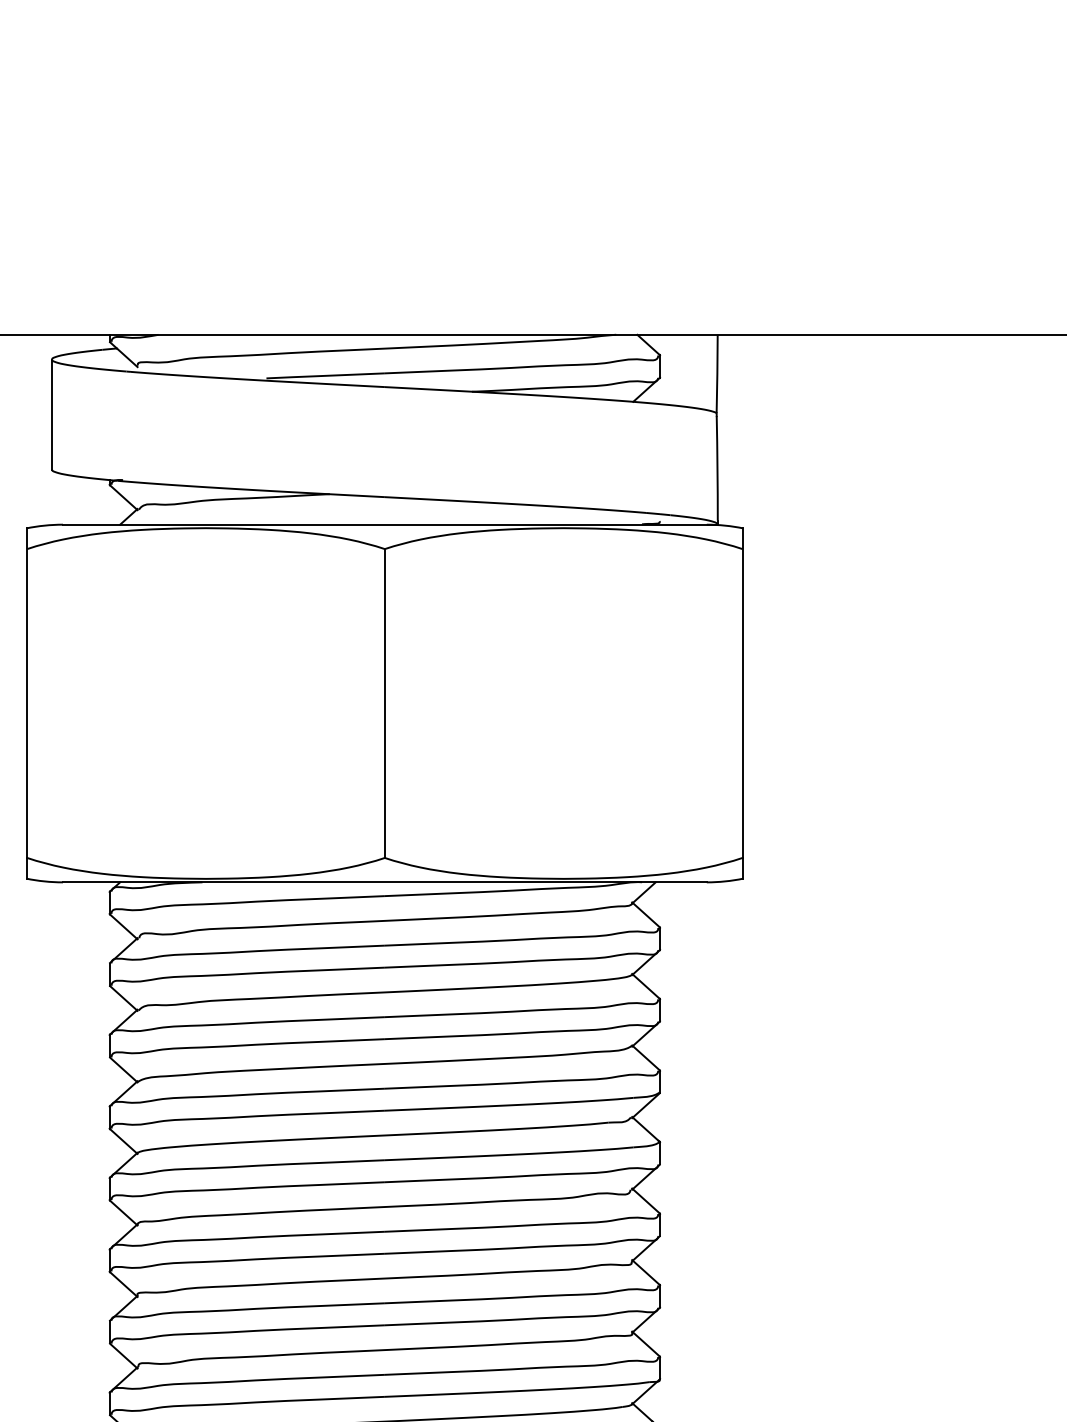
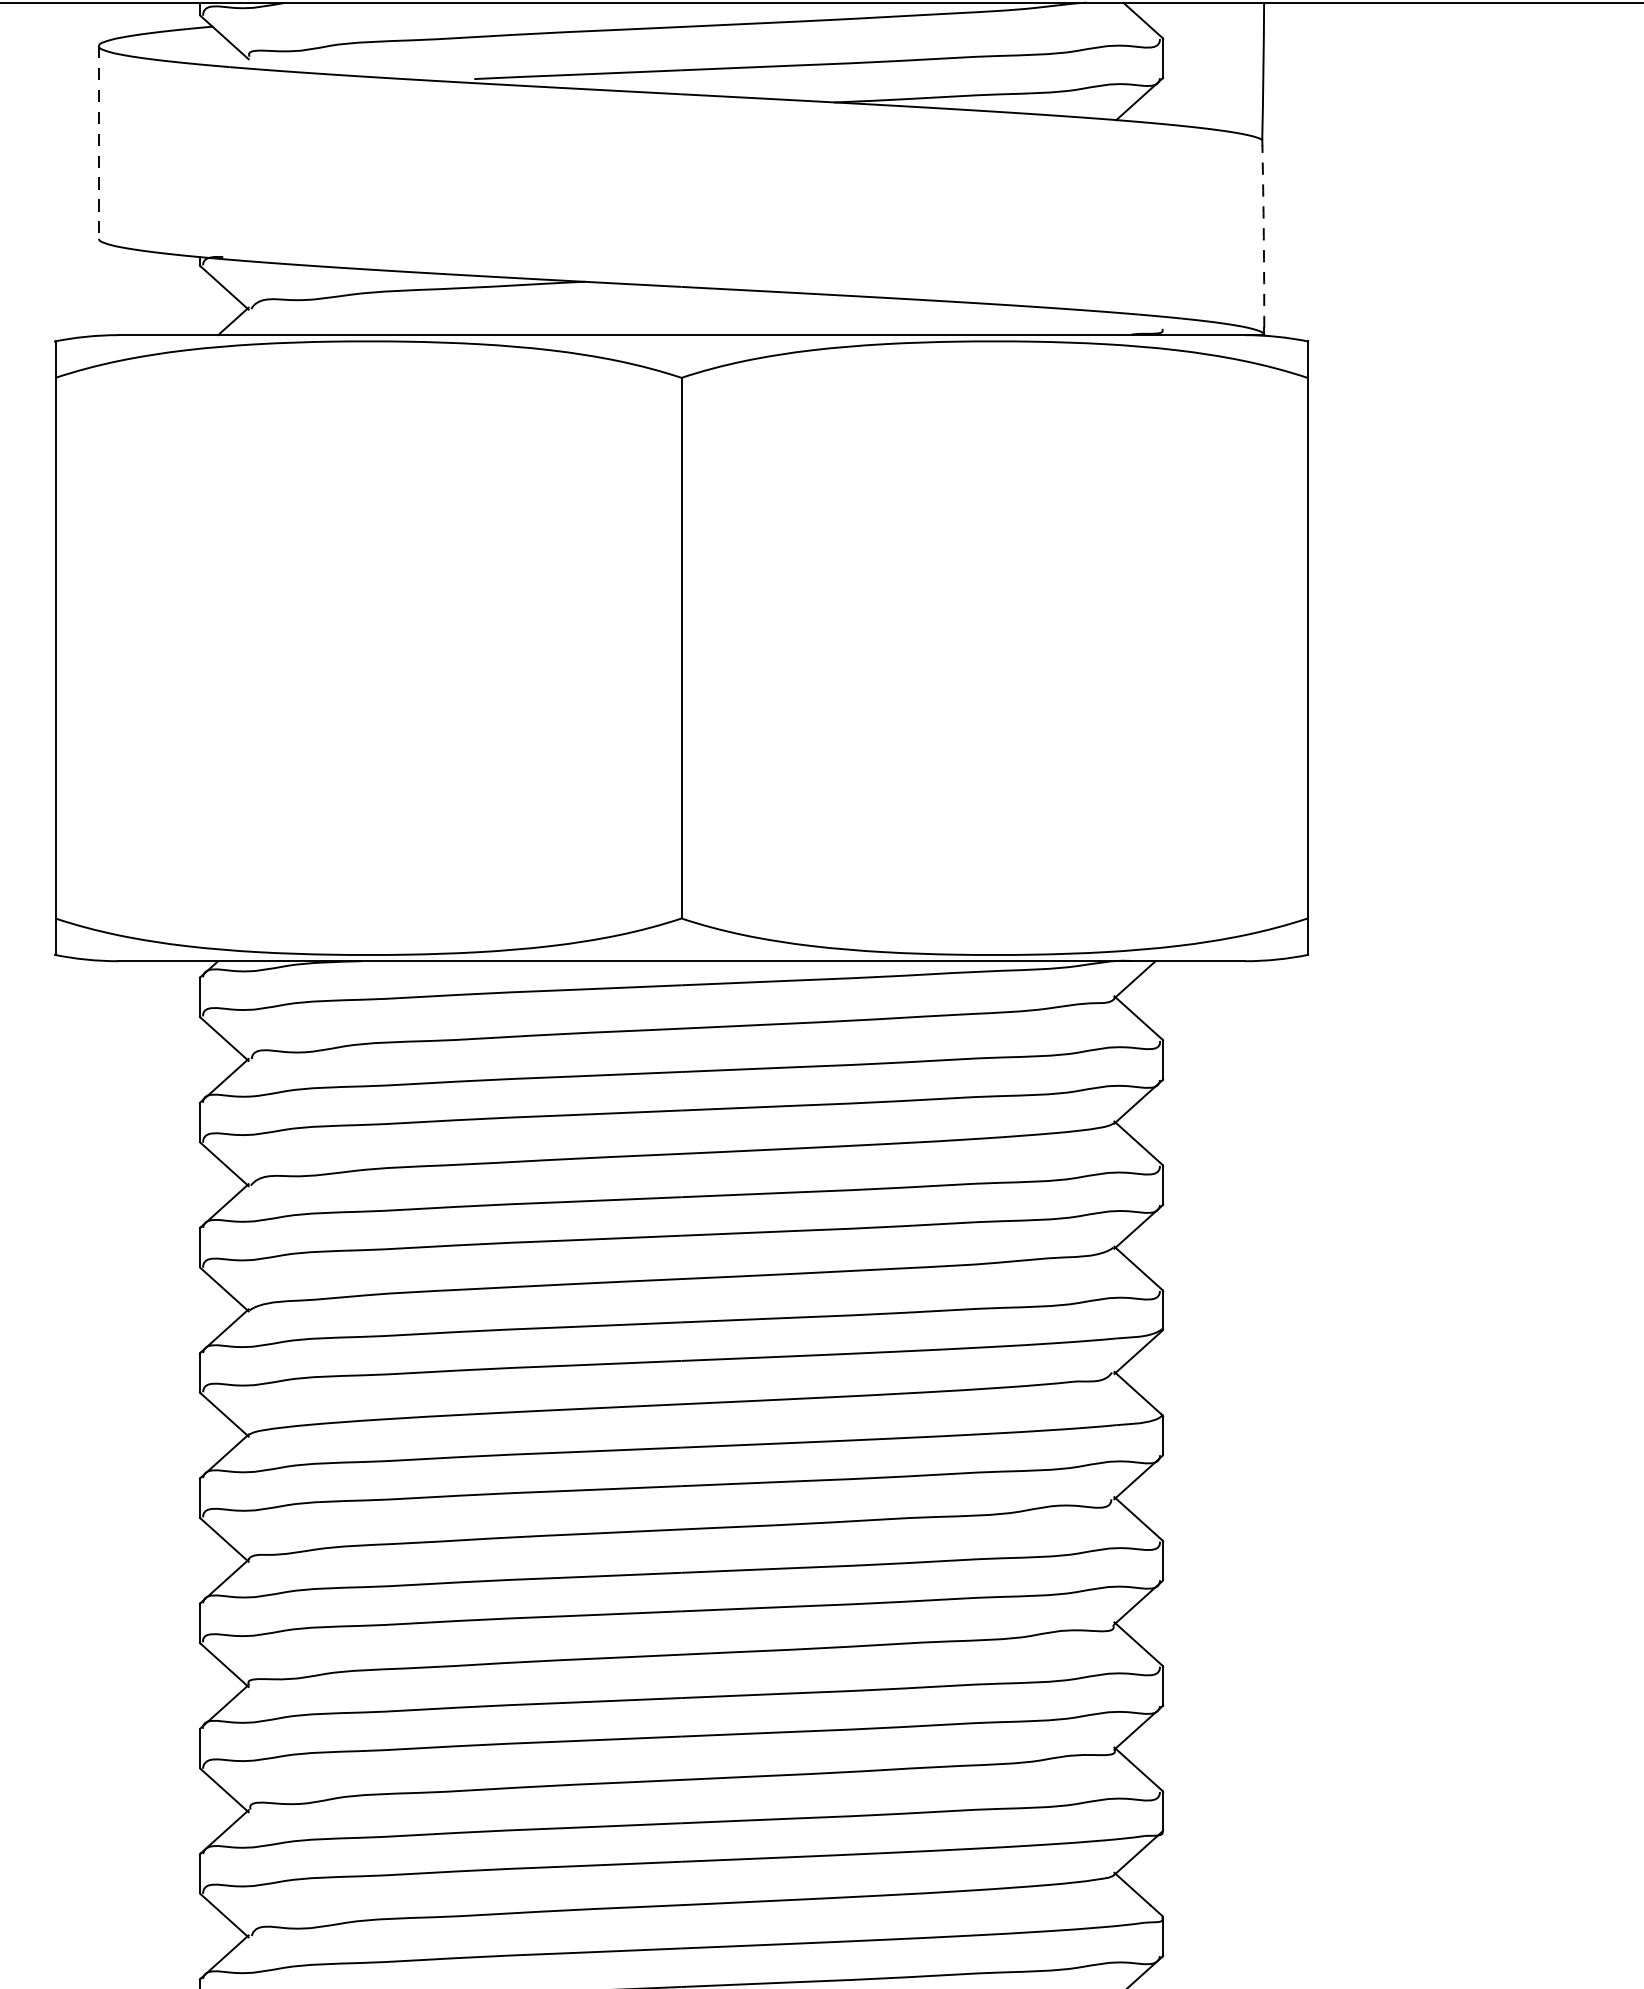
line: (51, 415) -> (97, 144), solid -> dashed
arc: (717, 468) -> (1263, 236), solid -> dashed

